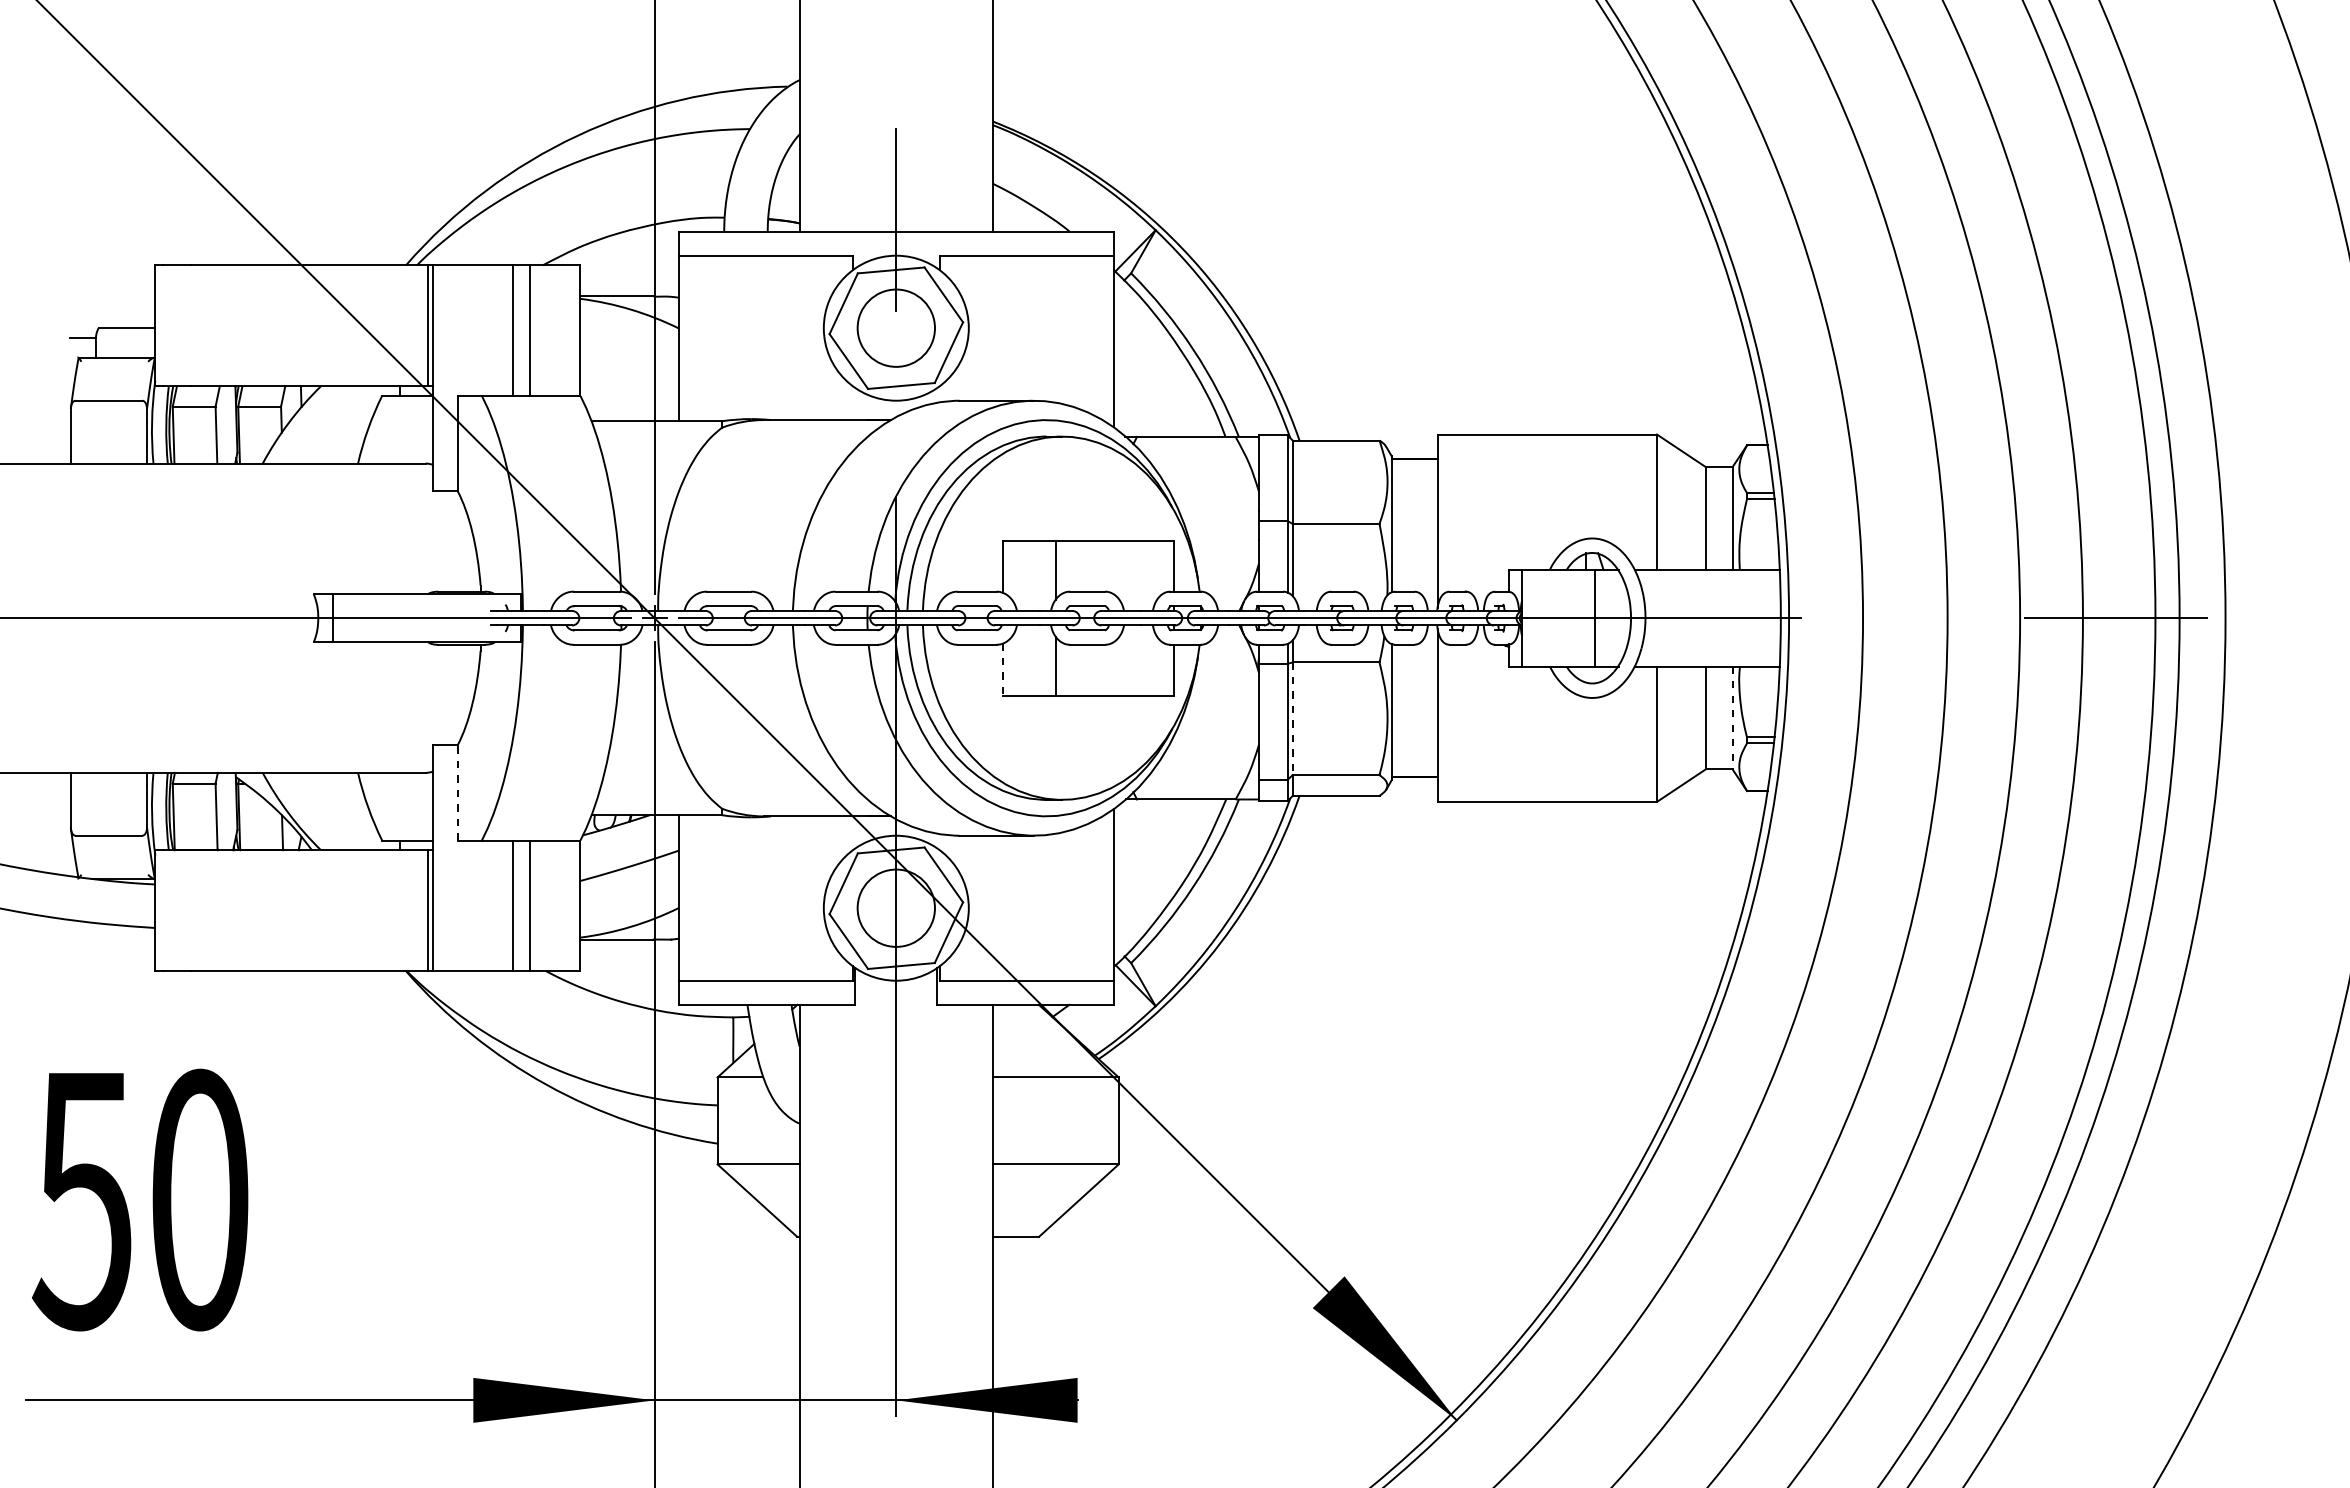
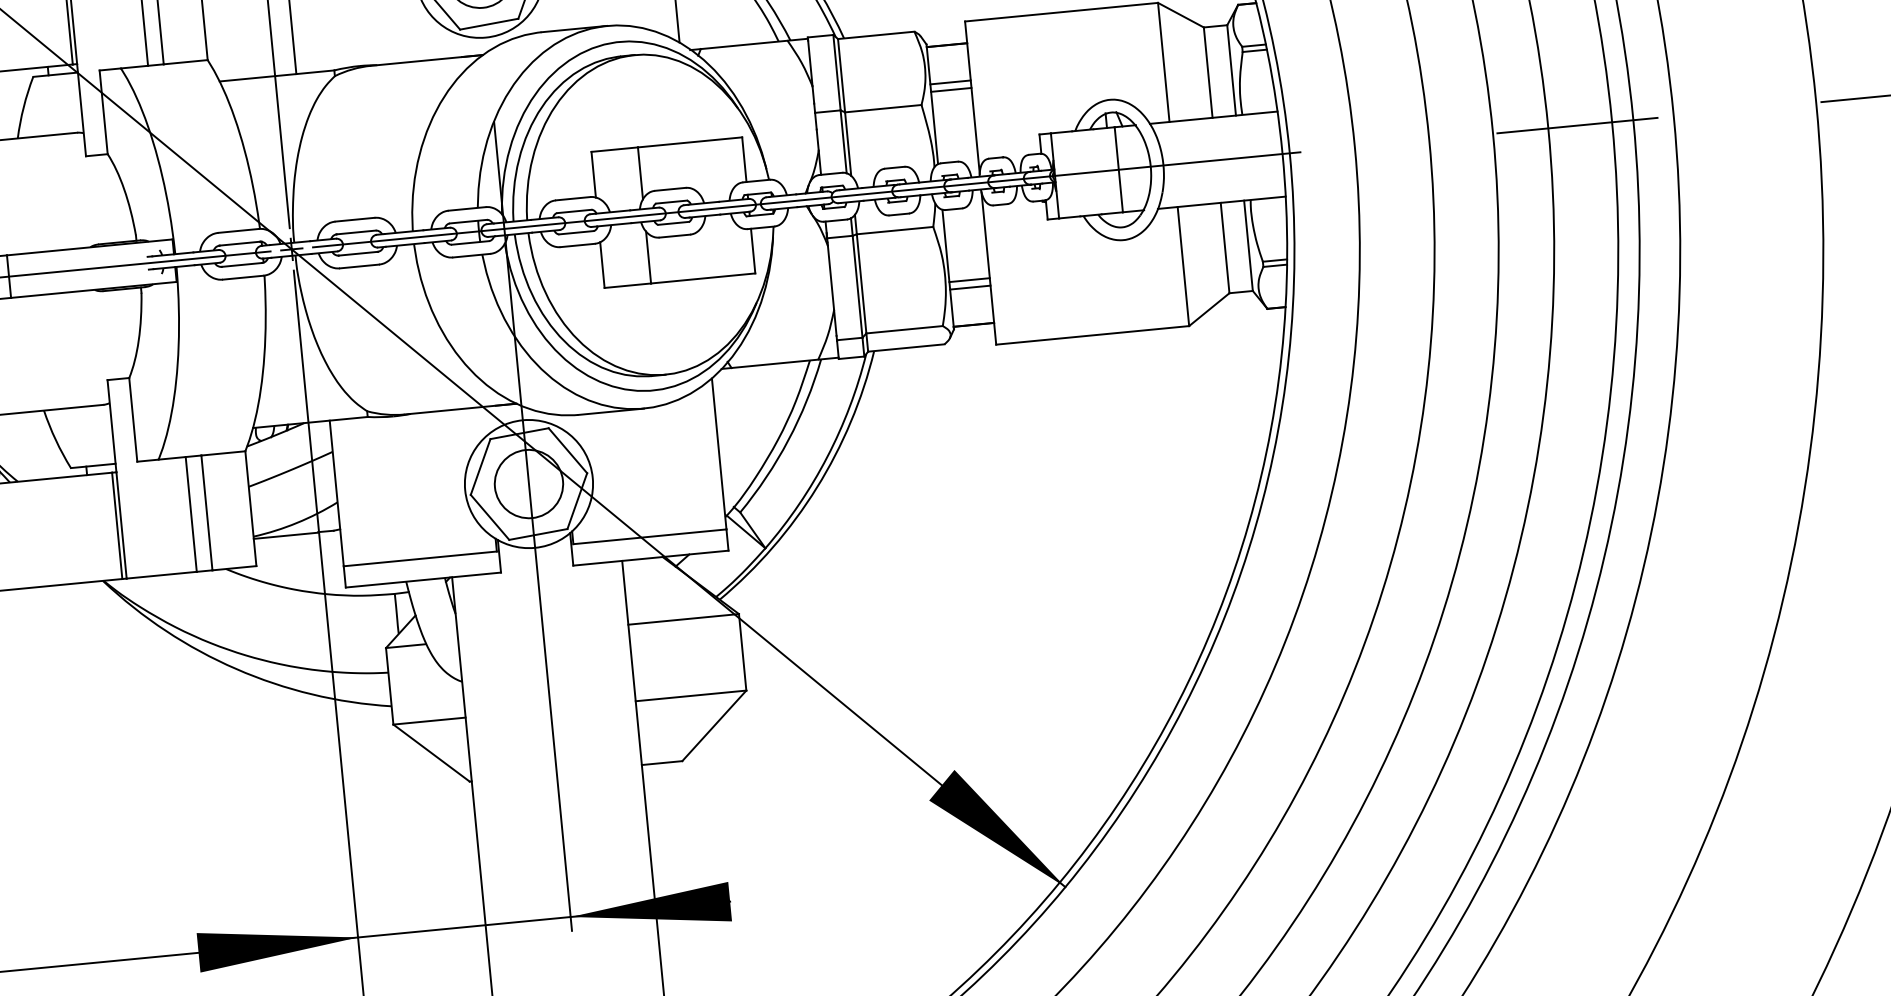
line: (1414, 501) -> (950, 82), added
line: (1414, 510) -> (951, 90), added
line: (1002, 670) -> (602, 265), dashed -> solid
line: (1732, 718) -> (1248, 246), dashed -> solid
line: (1292, 719) -> (861, 284), dashed -> solid
line: (1414, 726) -> (969, 280), added
line: (1414, 734) -> (970, 287), added
line: (457, 793) -> (133, 420), dashed -> solid

